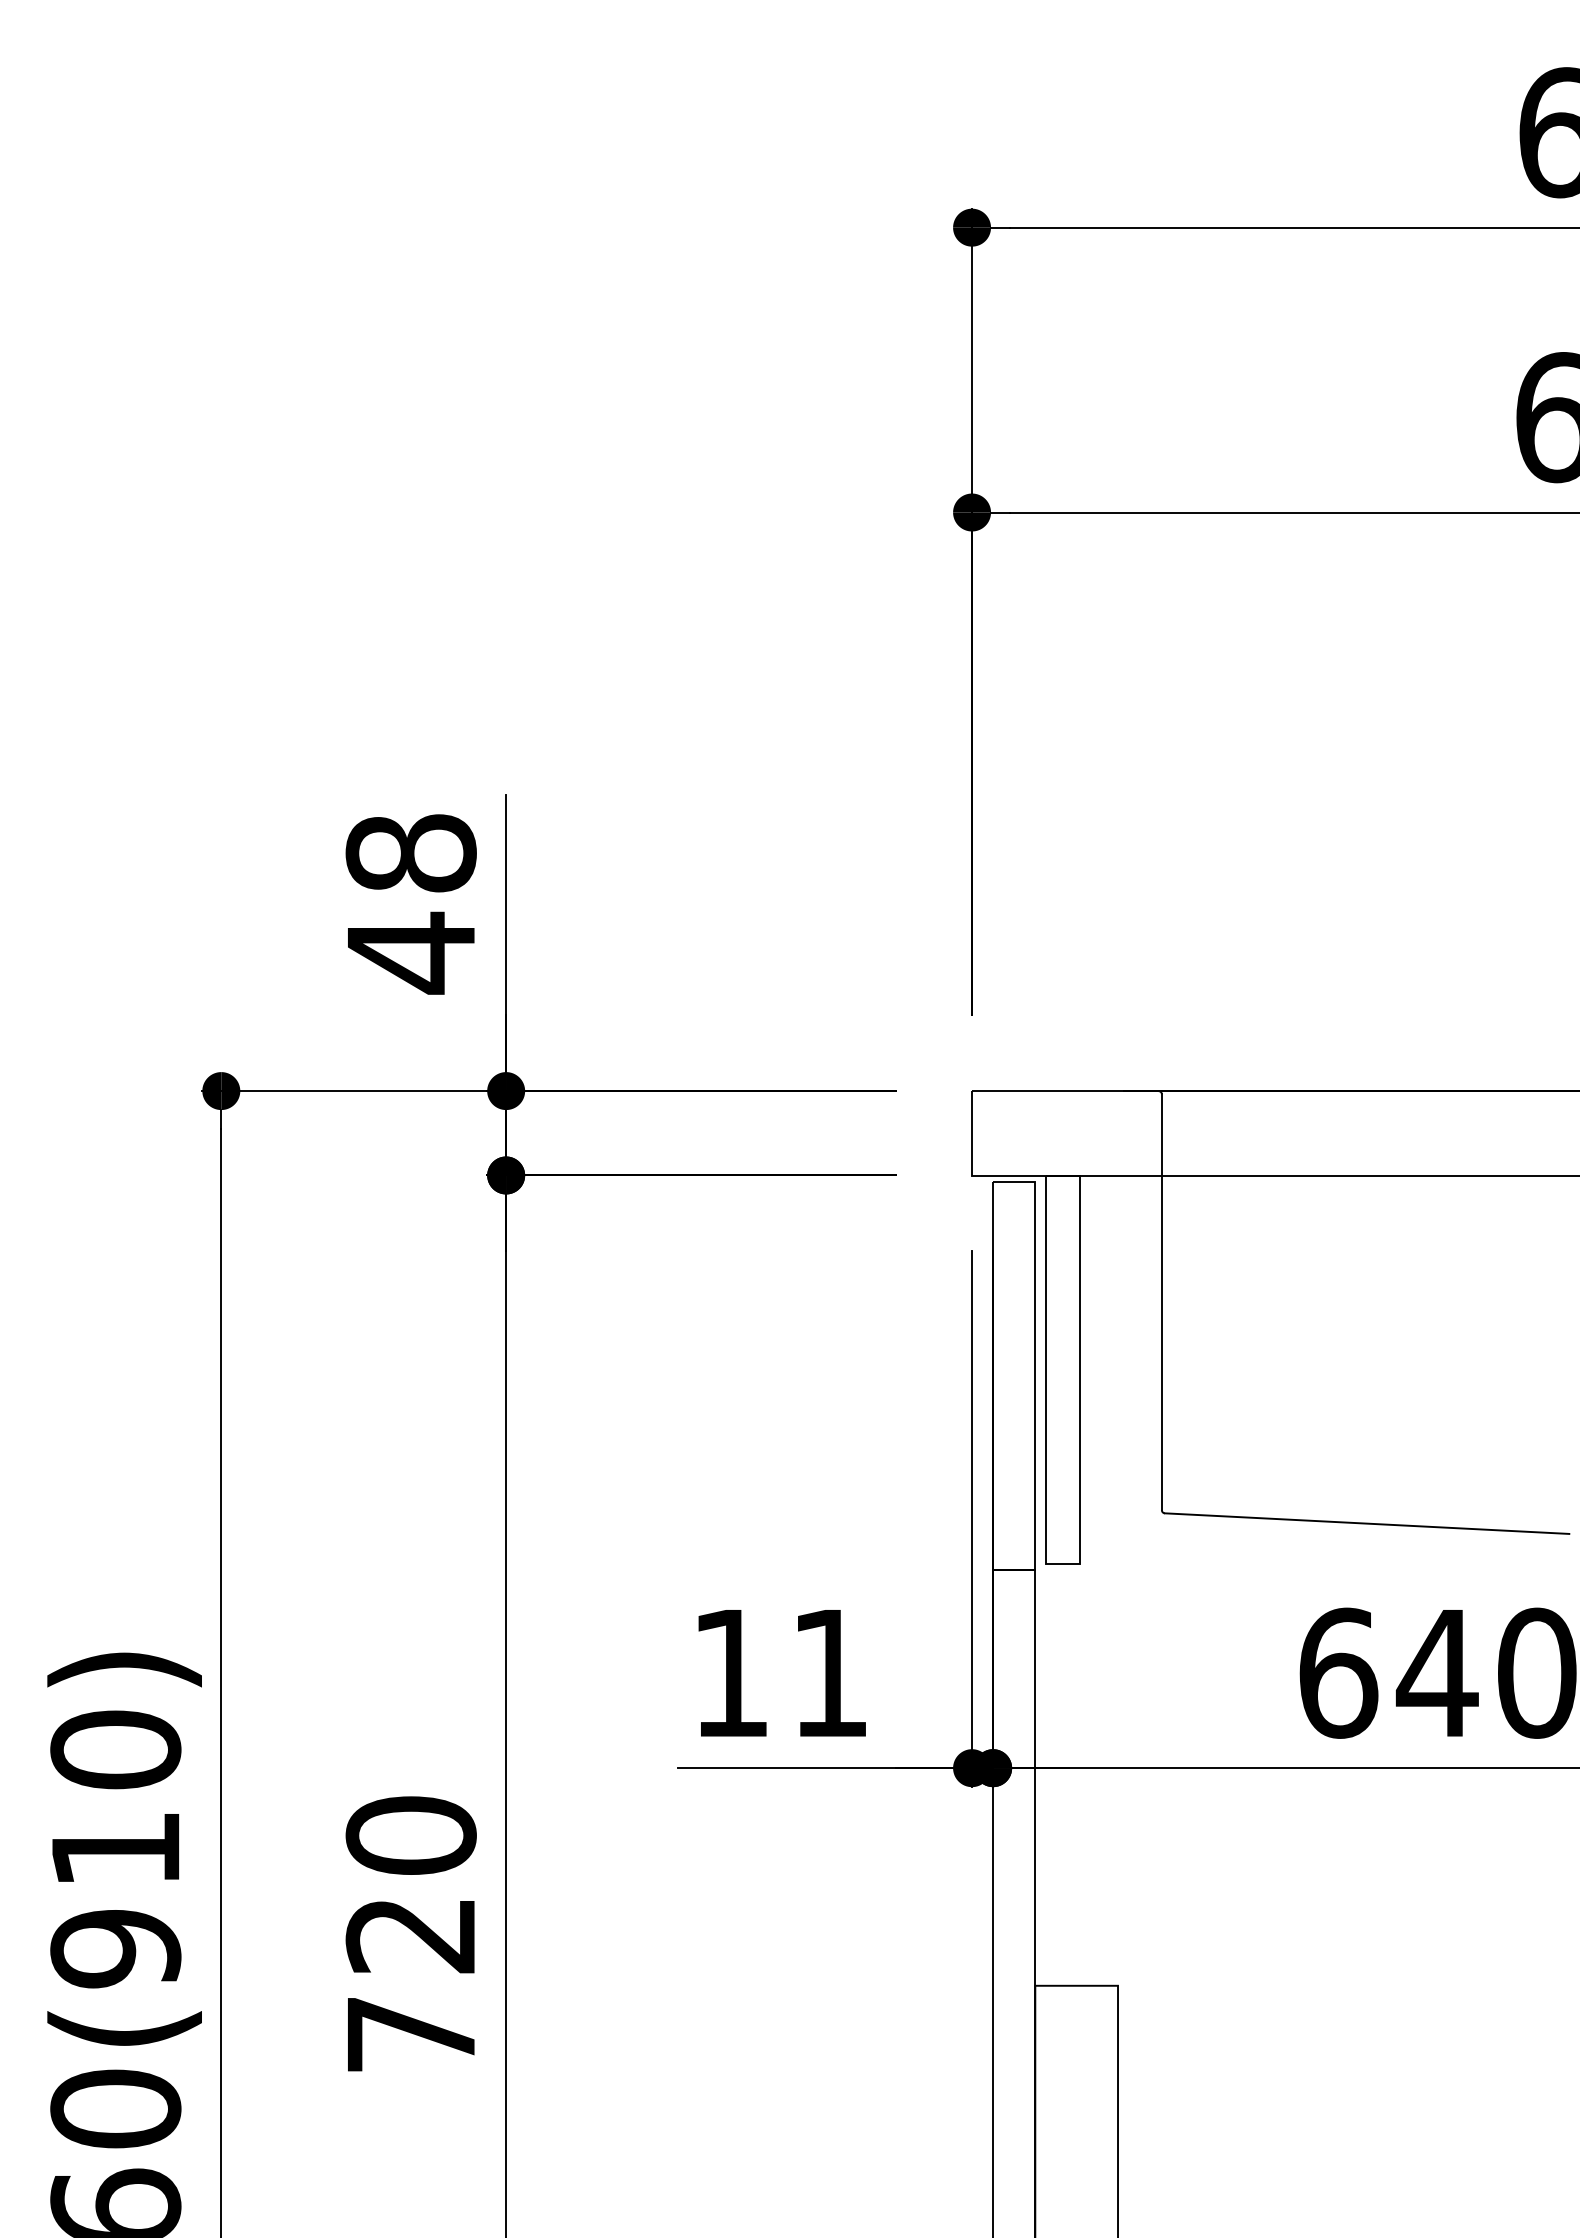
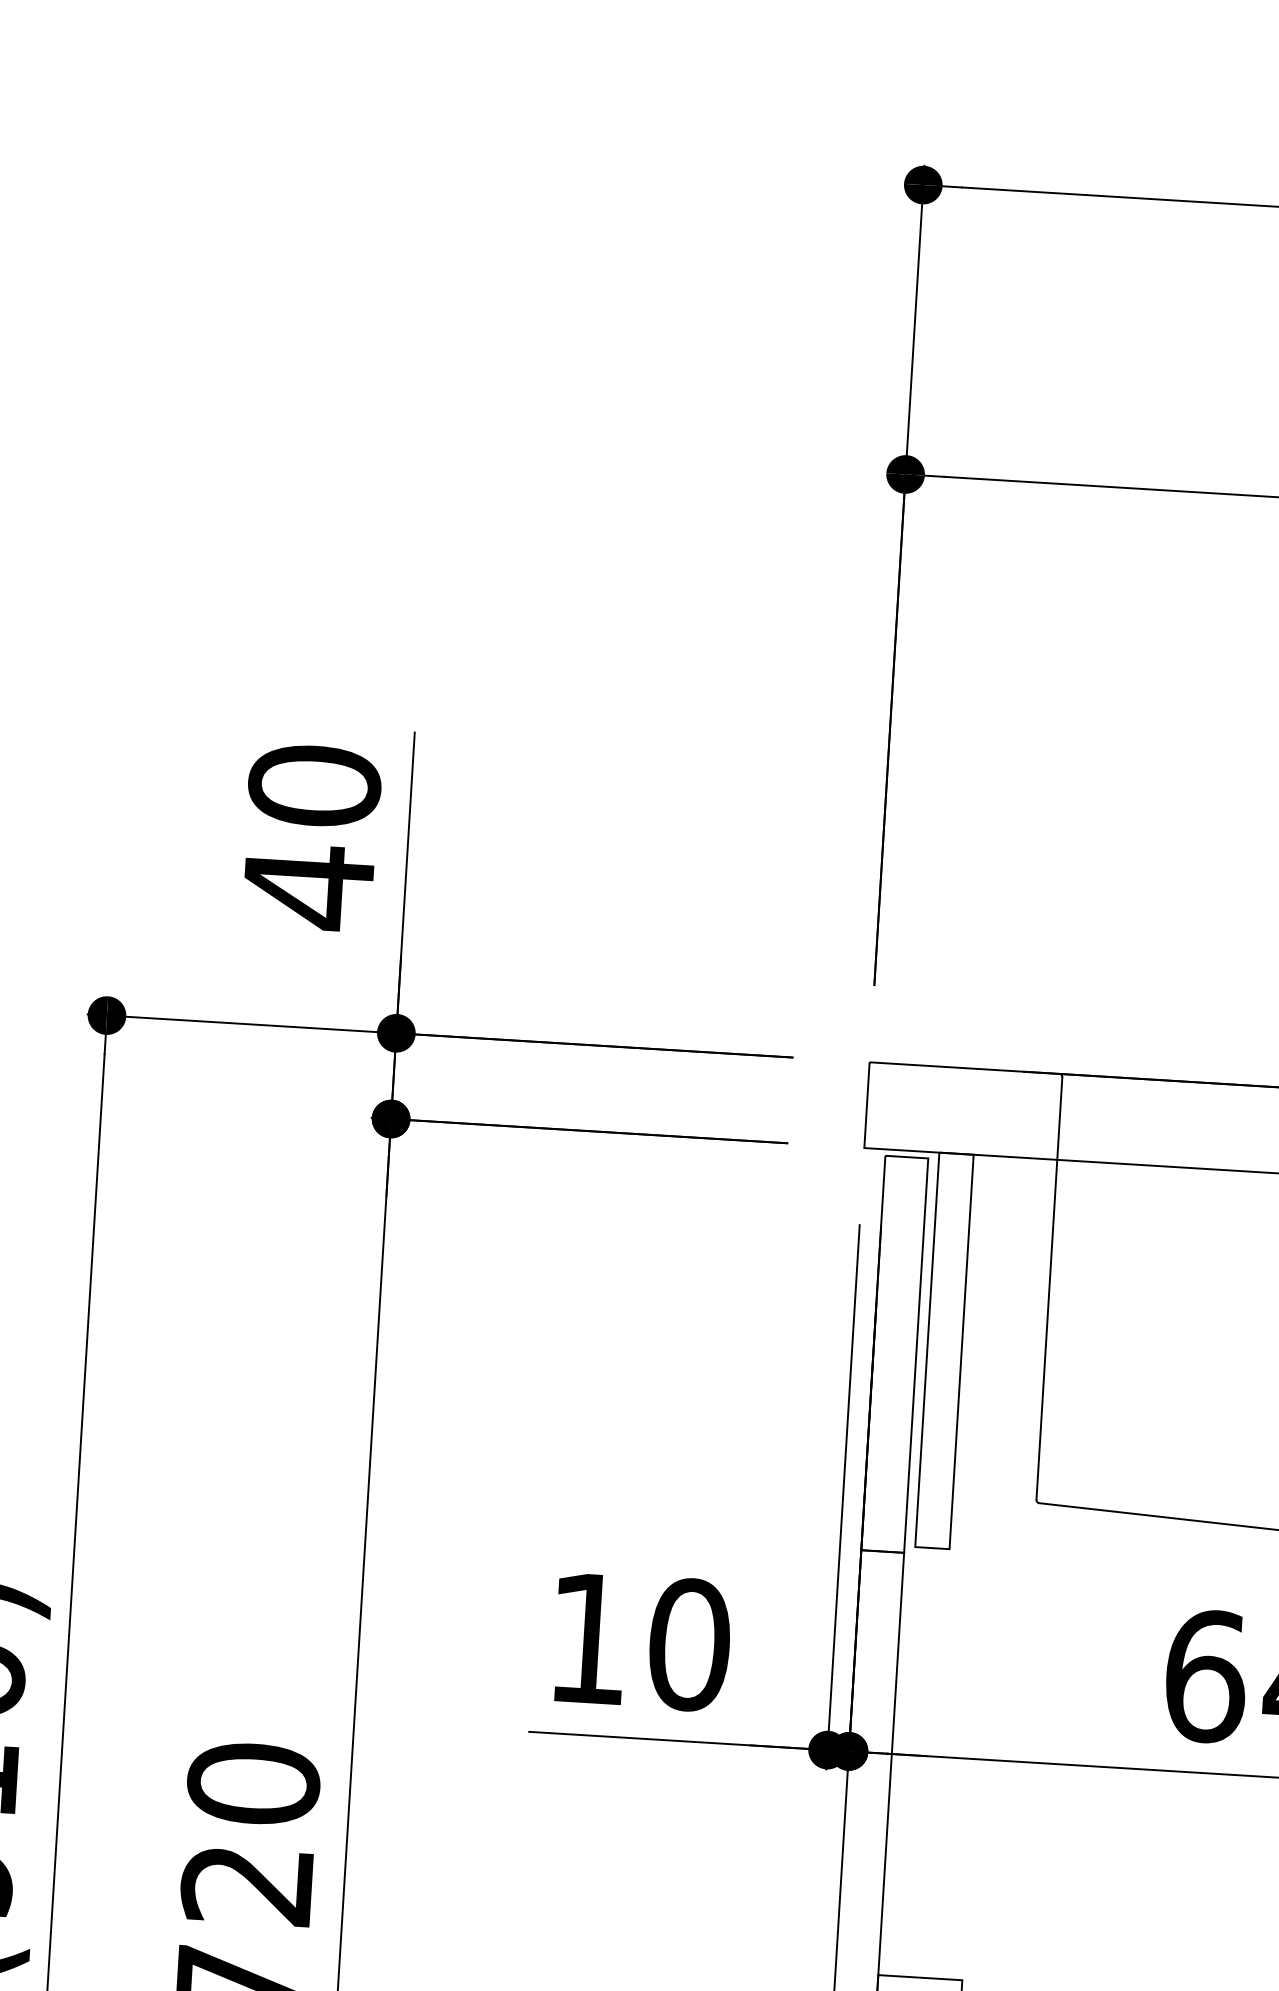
text: (410, 853) -> (313, 785), 48 -> 40
text: (830, 1672) -> (689, 1644), 11 -> 10

